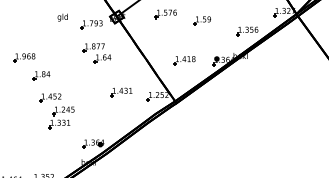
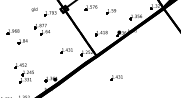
part: (95, 53) -> (41, 29), moved
part: (55, 111) -> (23, 73), moved
part: (211, 140) -> (116, 77), added

